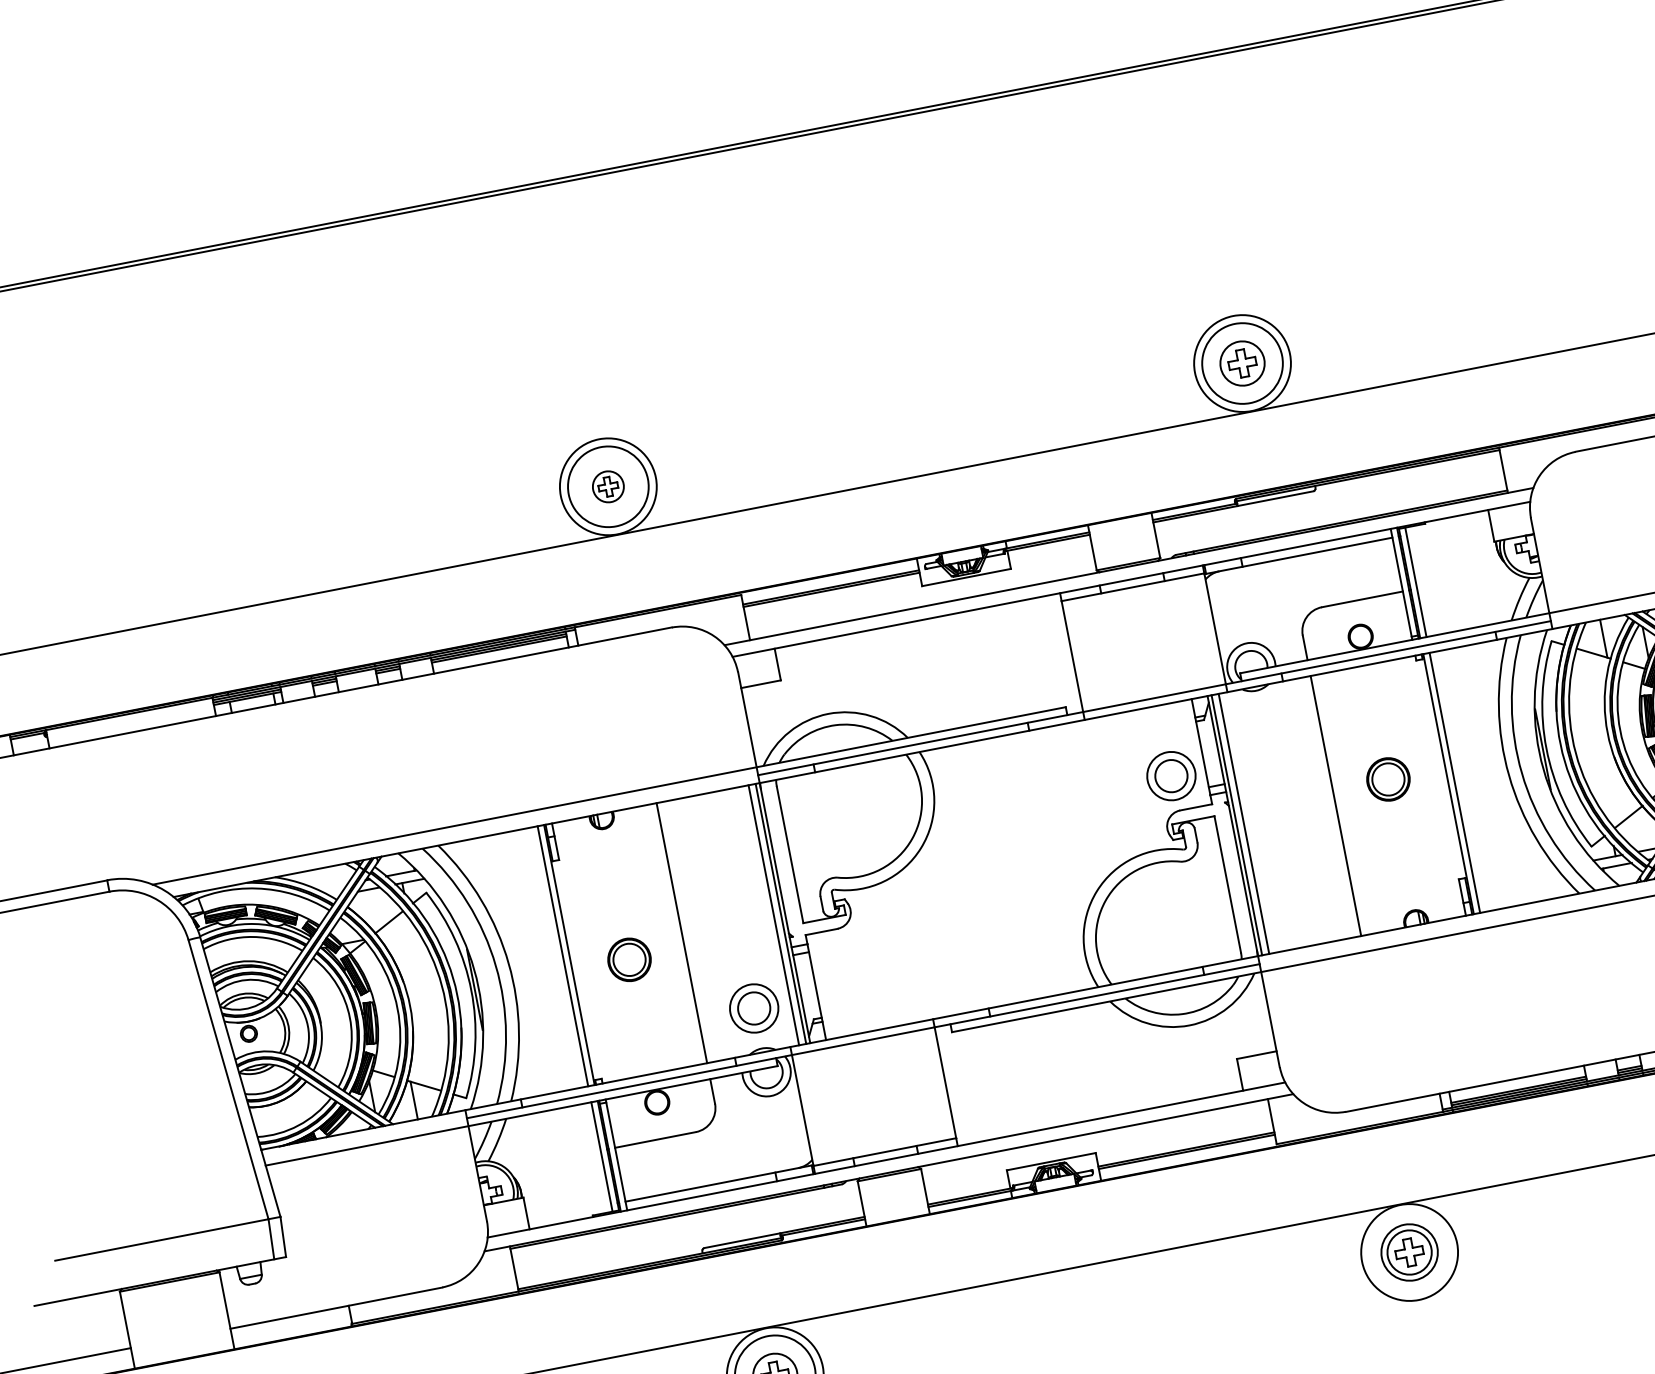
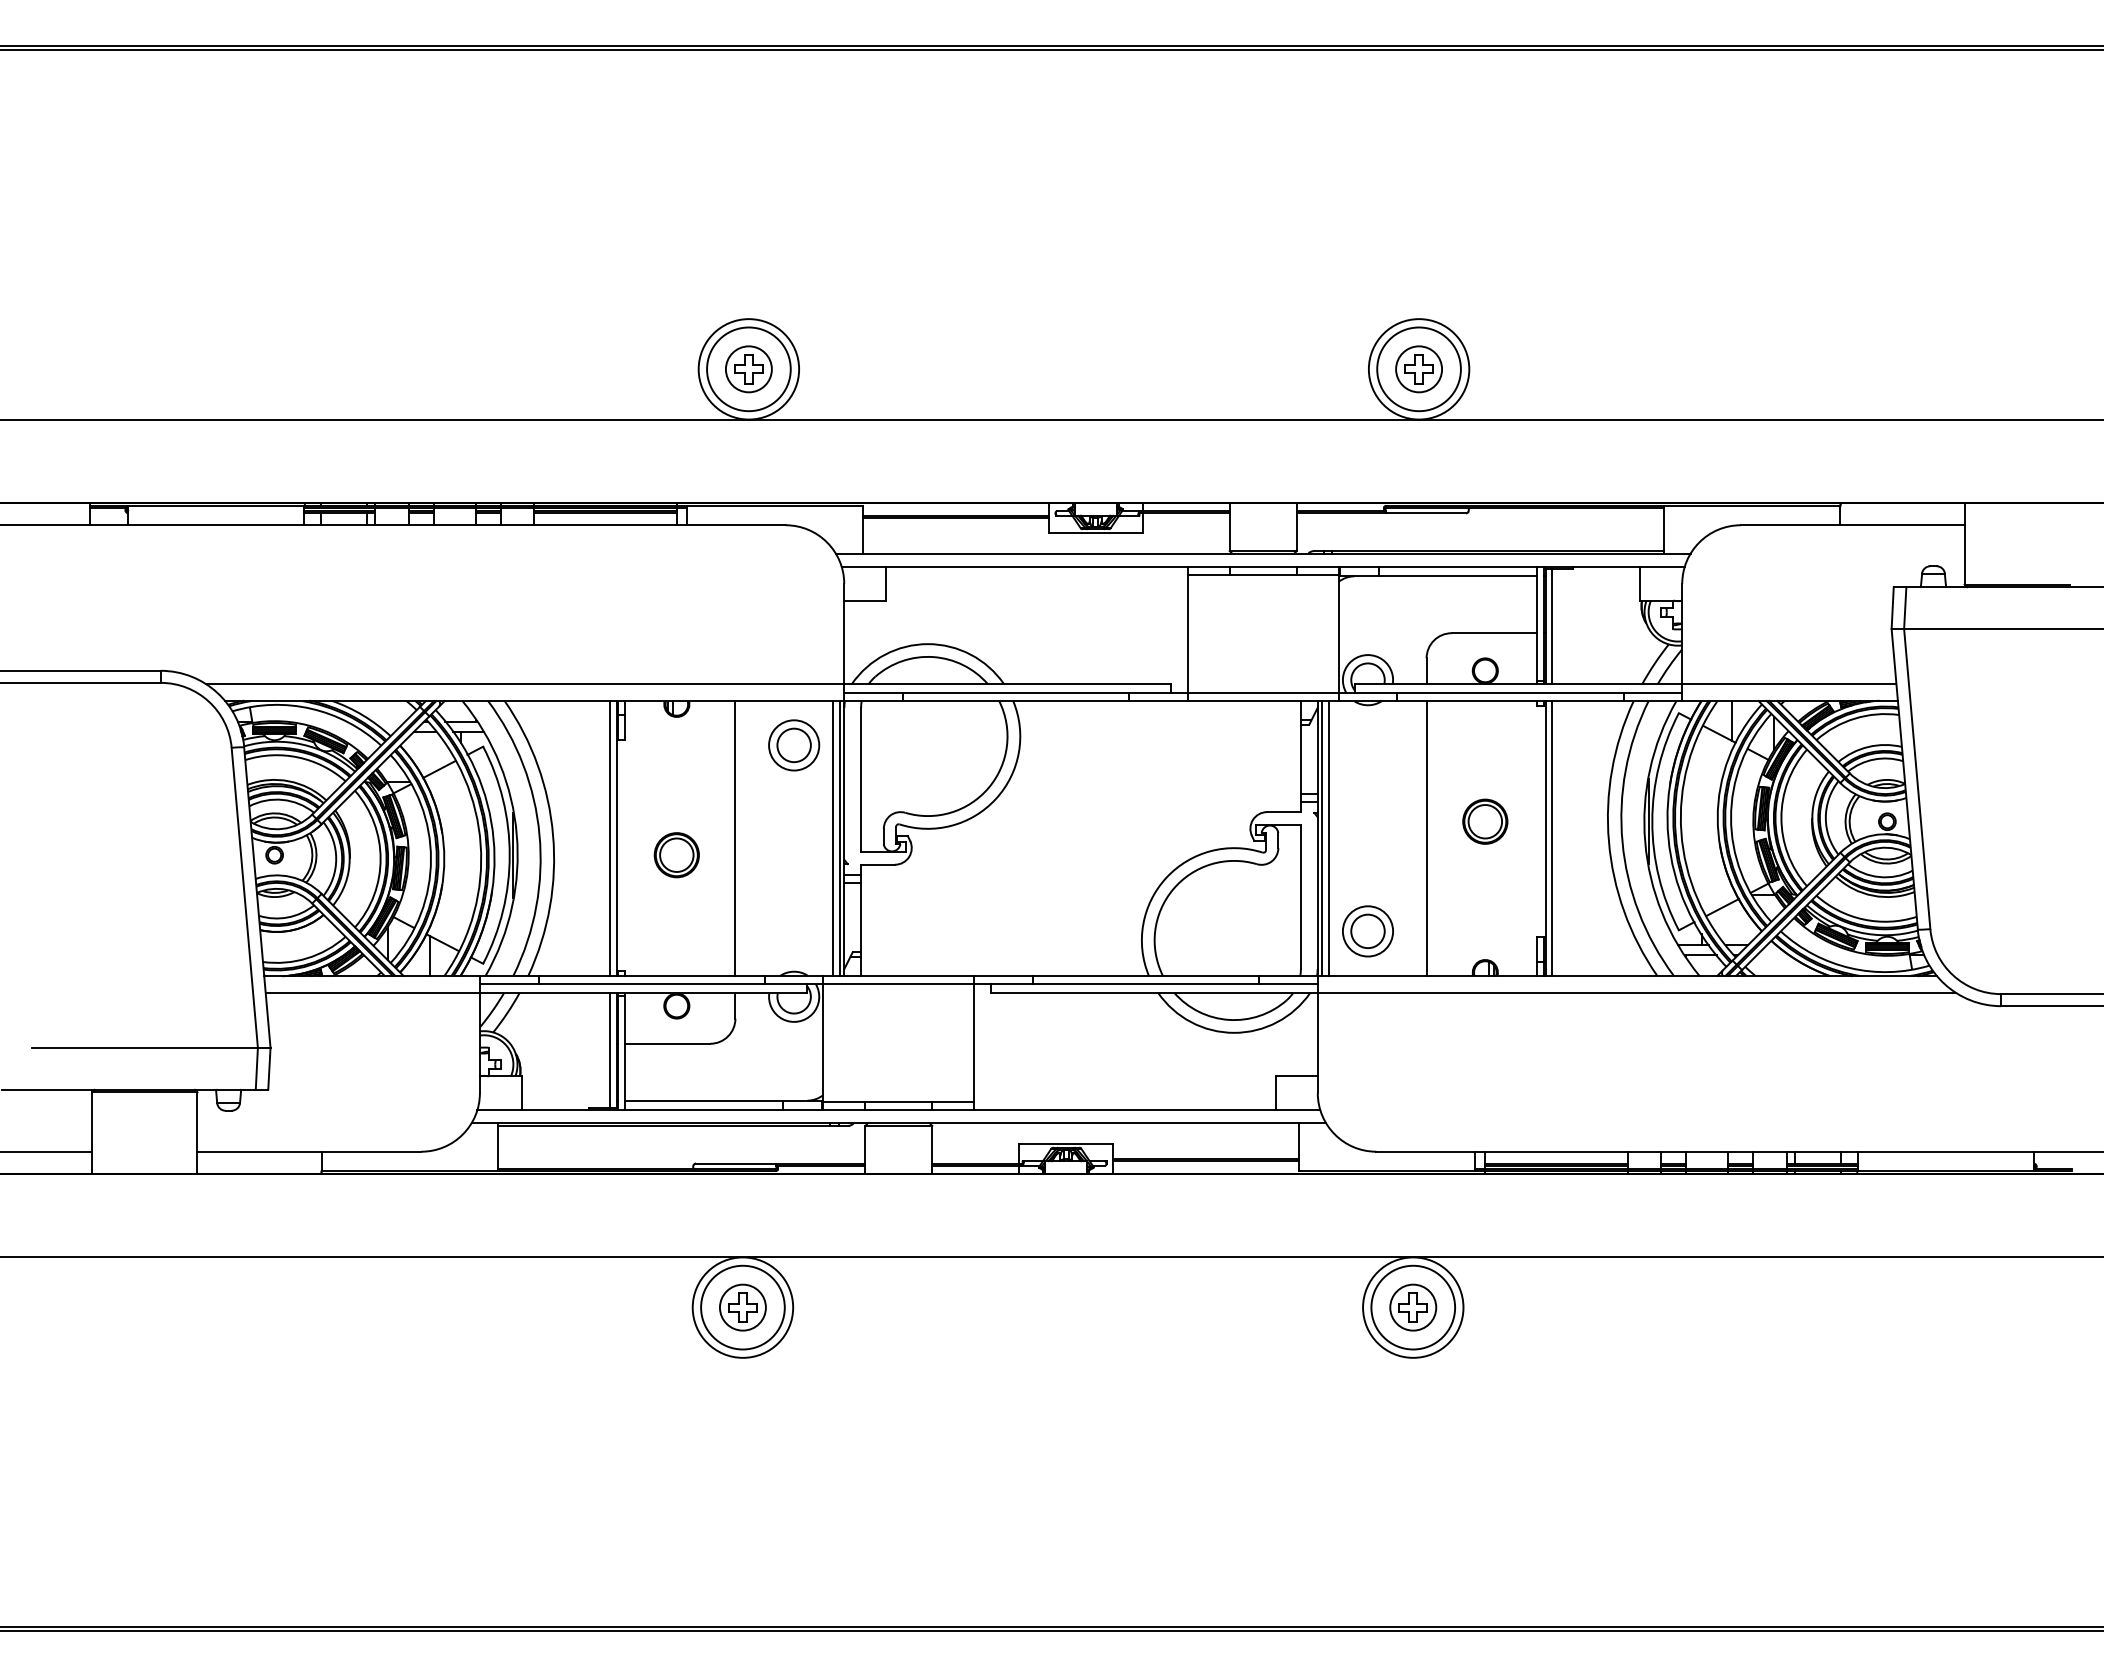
part: (608, 487) -> (748, 369), size x1.43
part: (1170, 776) -> (1367, 931), moved
part: (754, 1008) -> (794, 745), moved
circle: (1409, 1252) -> (1413, 1307), size x1.43

